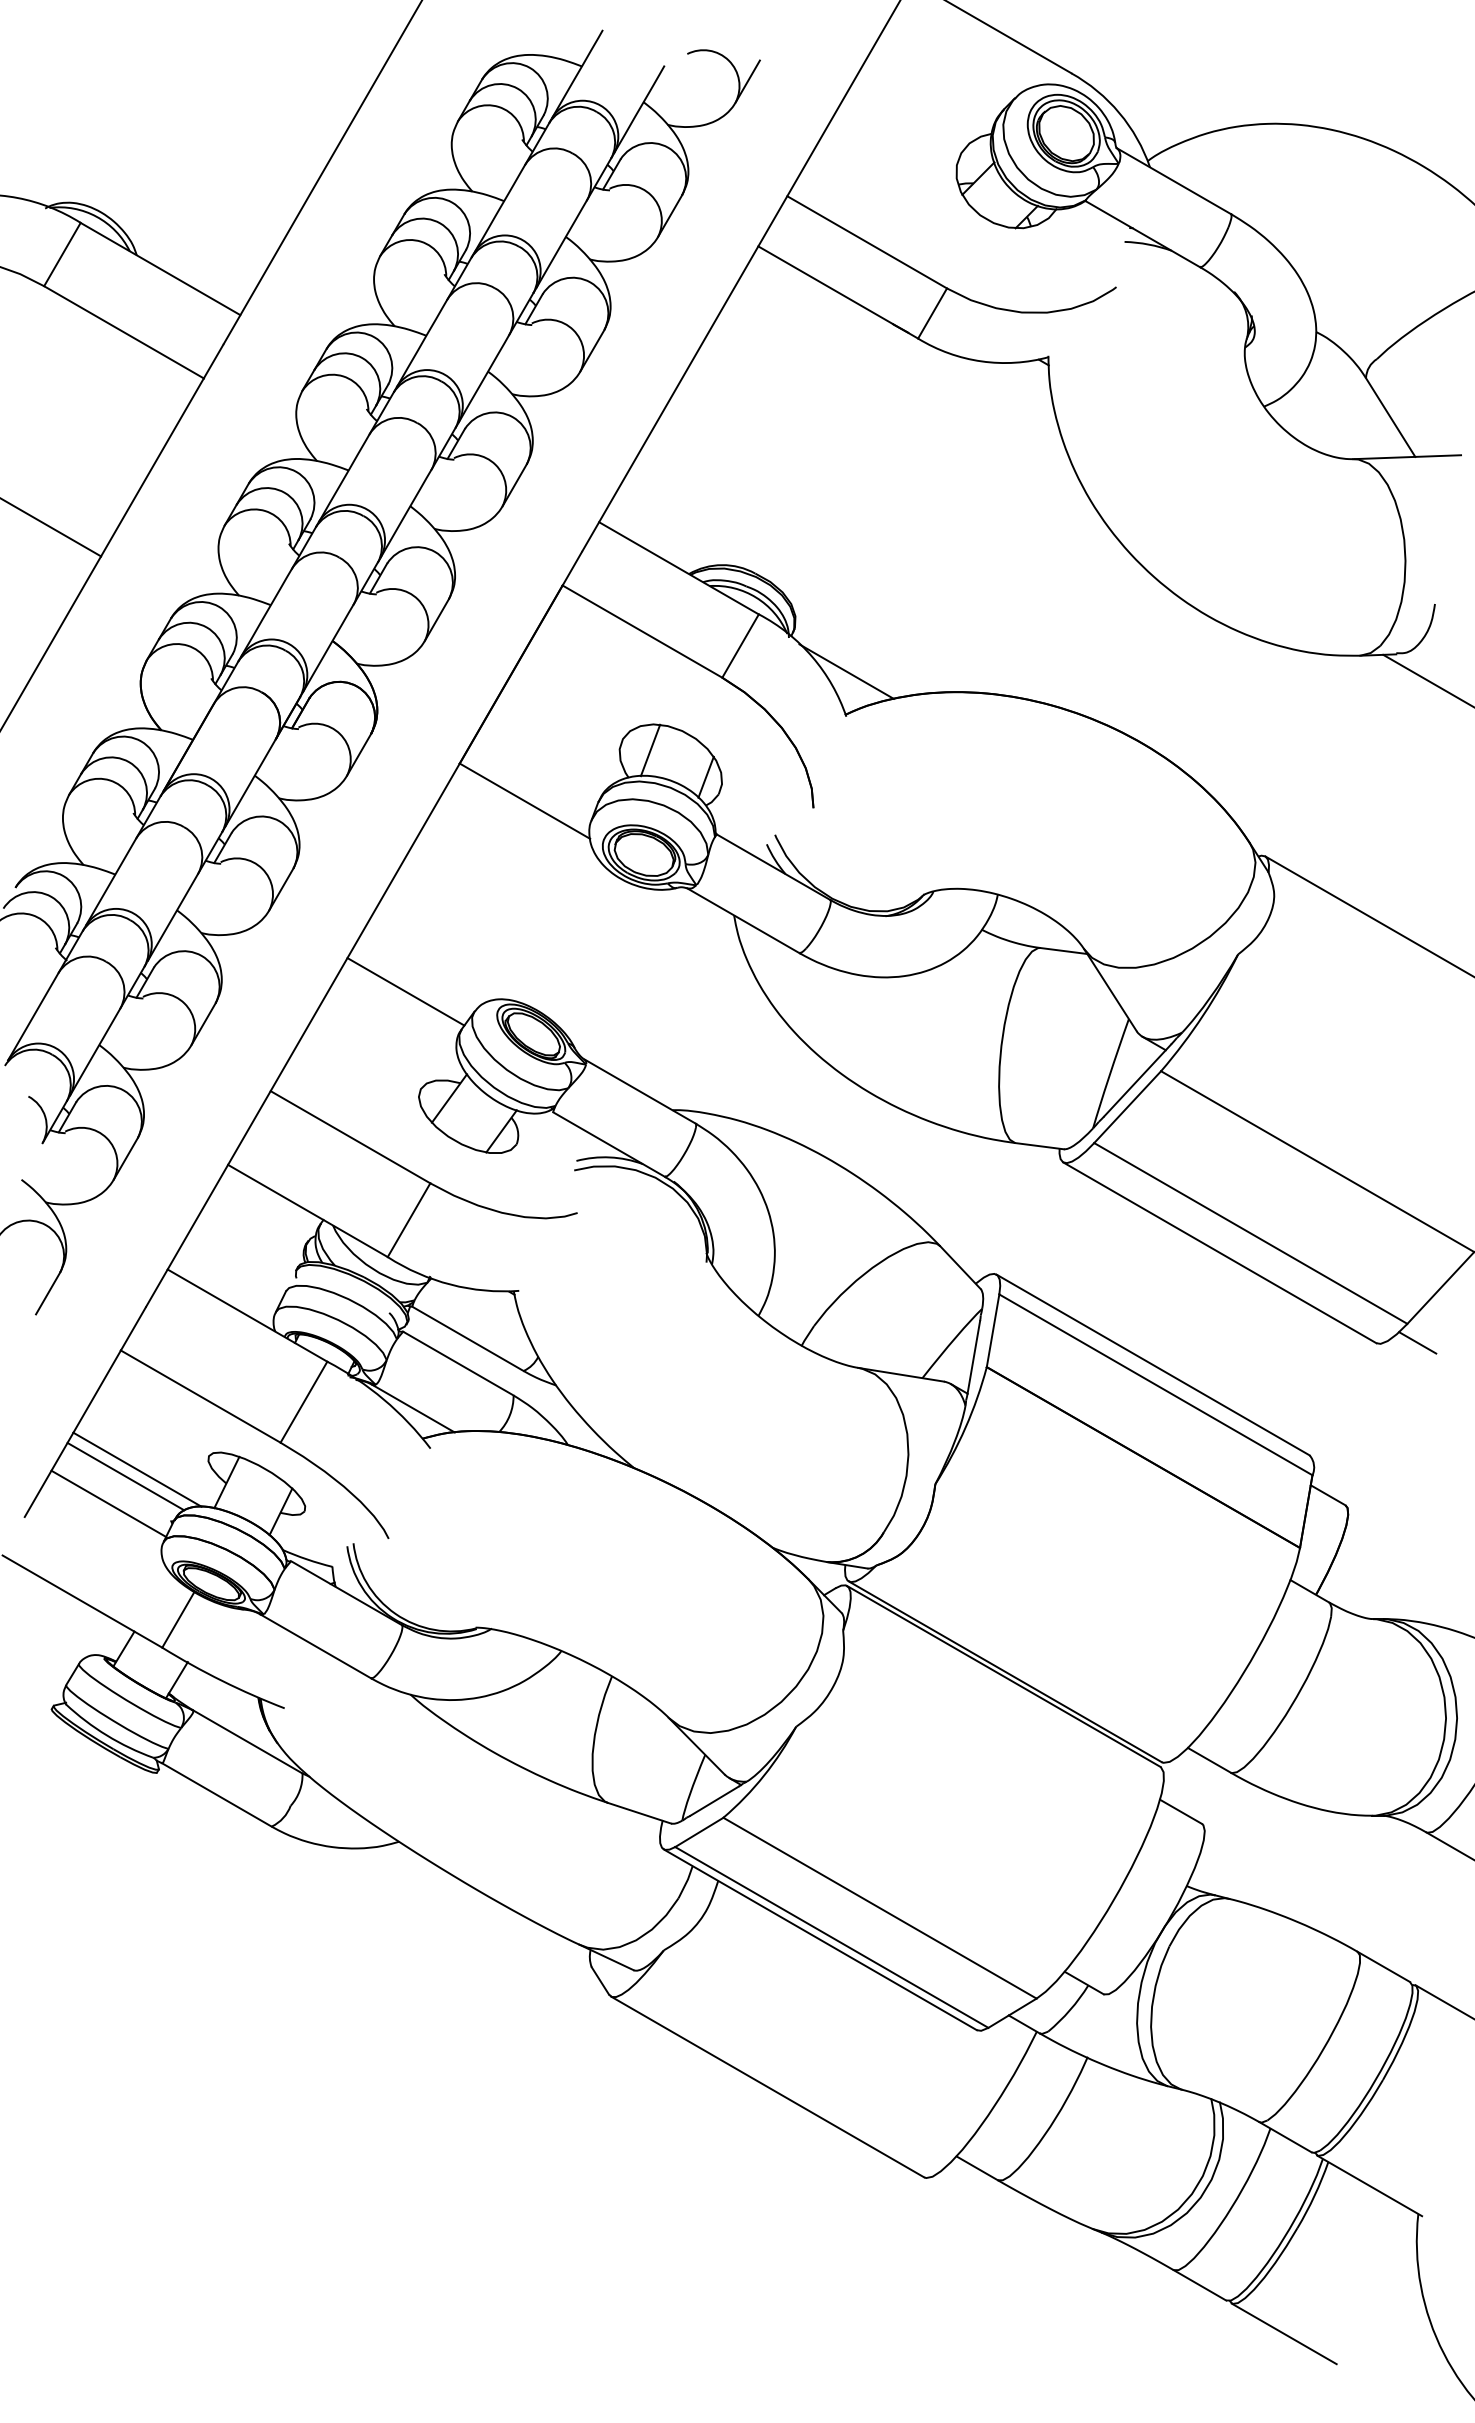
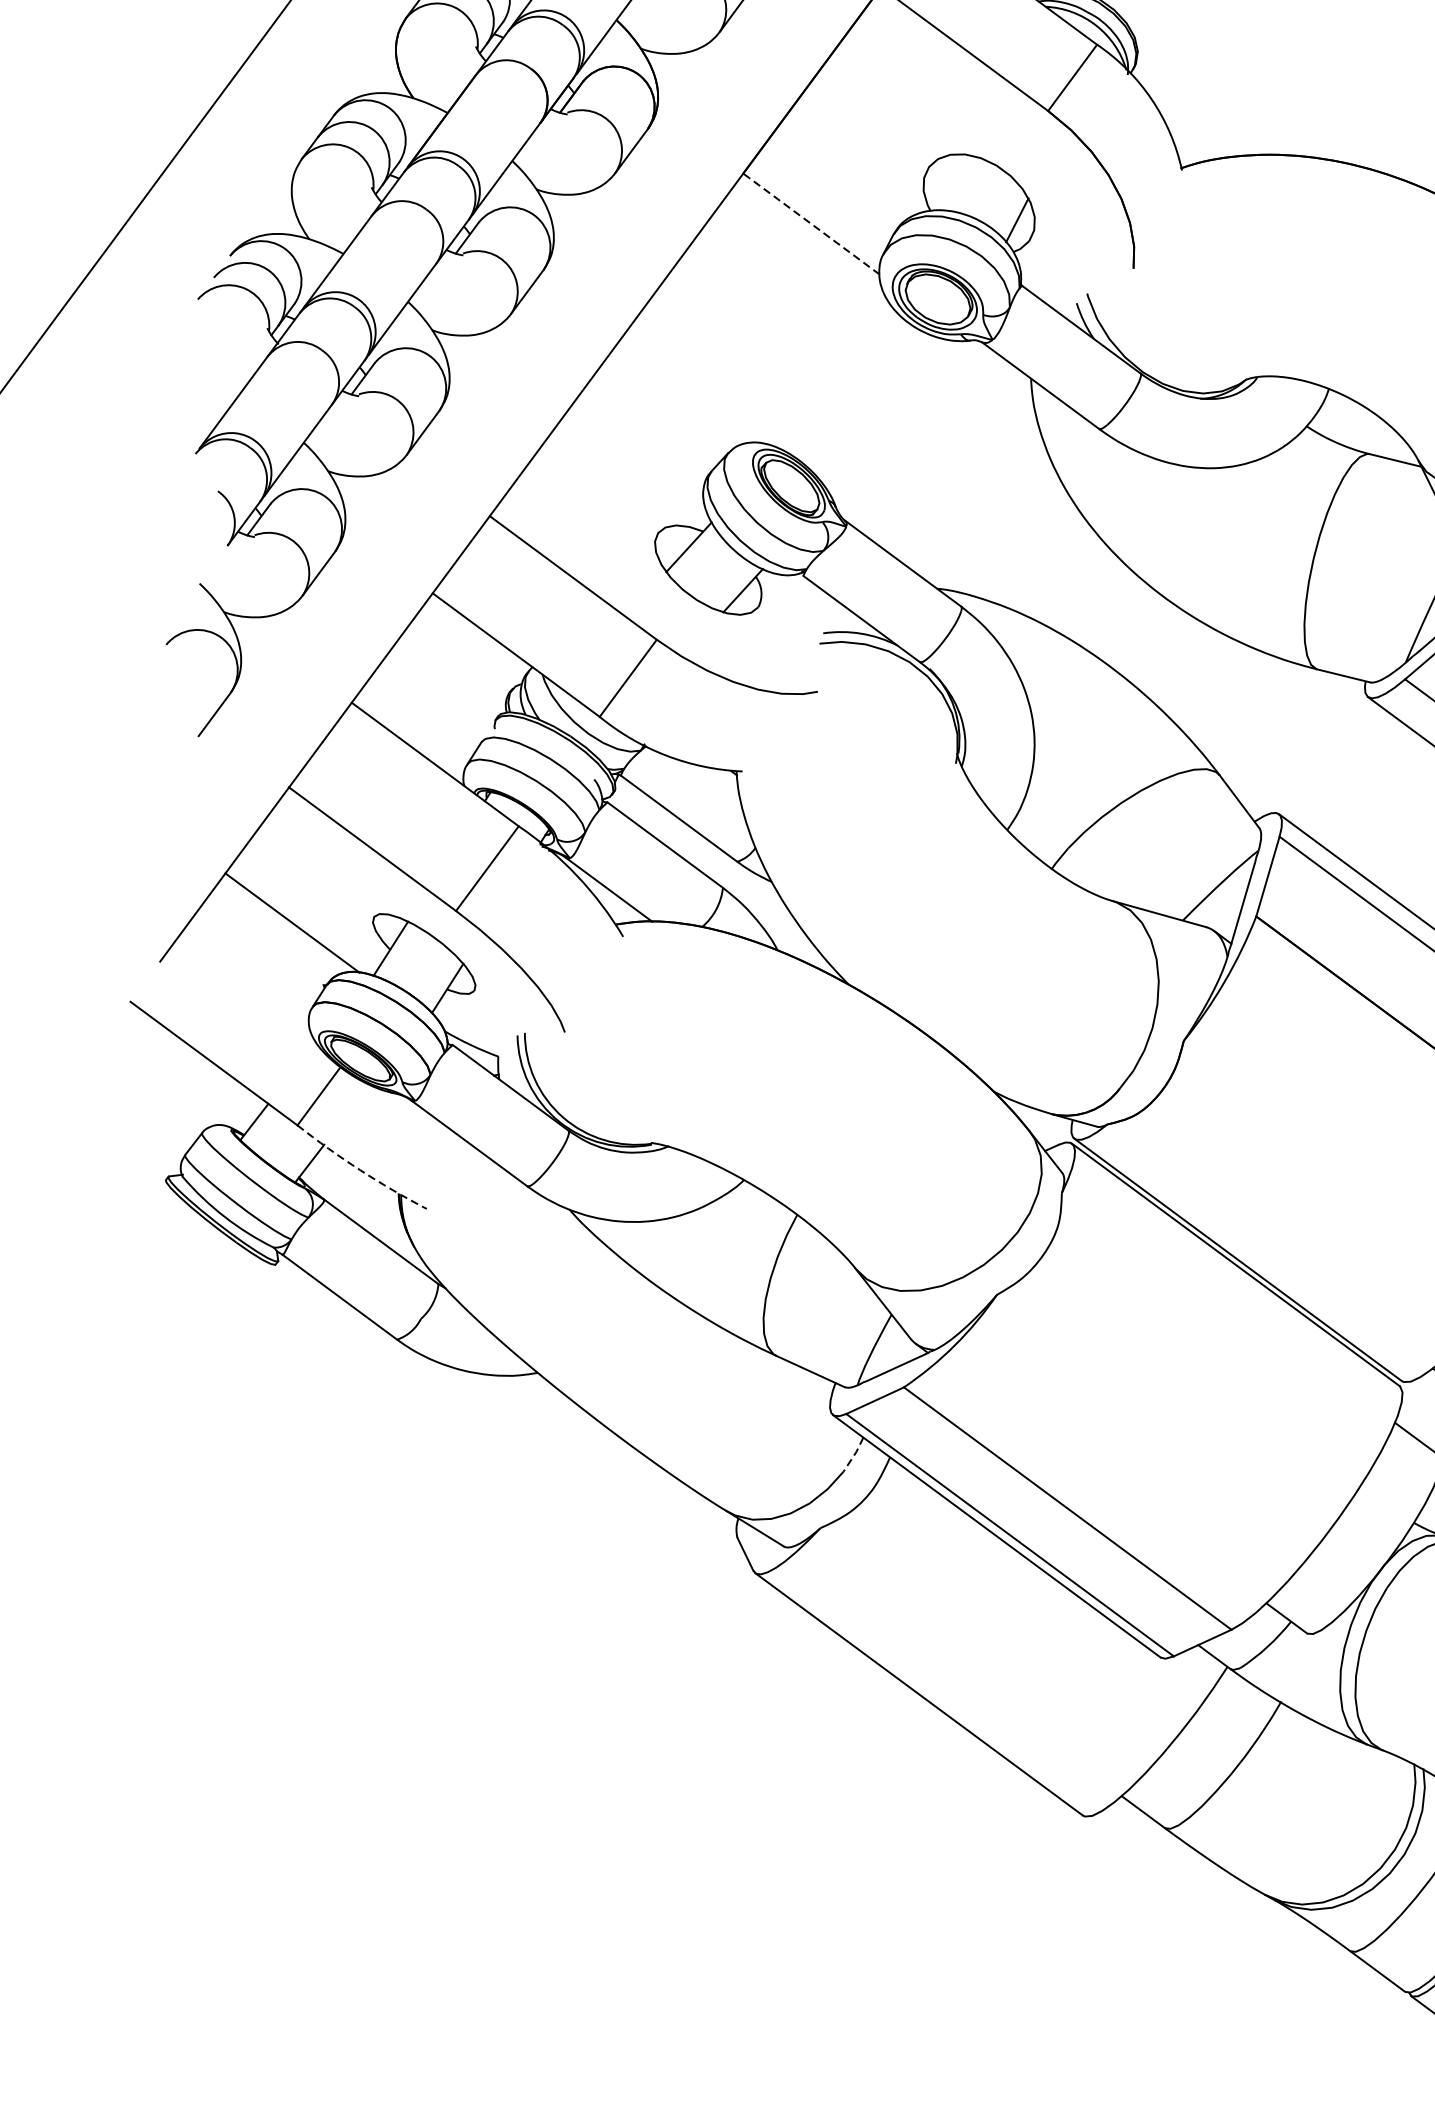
line: (846, 671) -> (1187, 119), removed
line: (650, 750) -> (958, 183), removed
line: (524, 800) -> (811, 223), solid -> dashed
line: (405, 991) -> (653, 421), removed
line: (125, 1476) -> (278, 929), removed
line: (108, 1503) -> (255, 957), removed
arc: (222, 1680) -> (360, 1169), solid -> dashed
line: (686, 1881) -> (854, 1453), solid -> dashed

